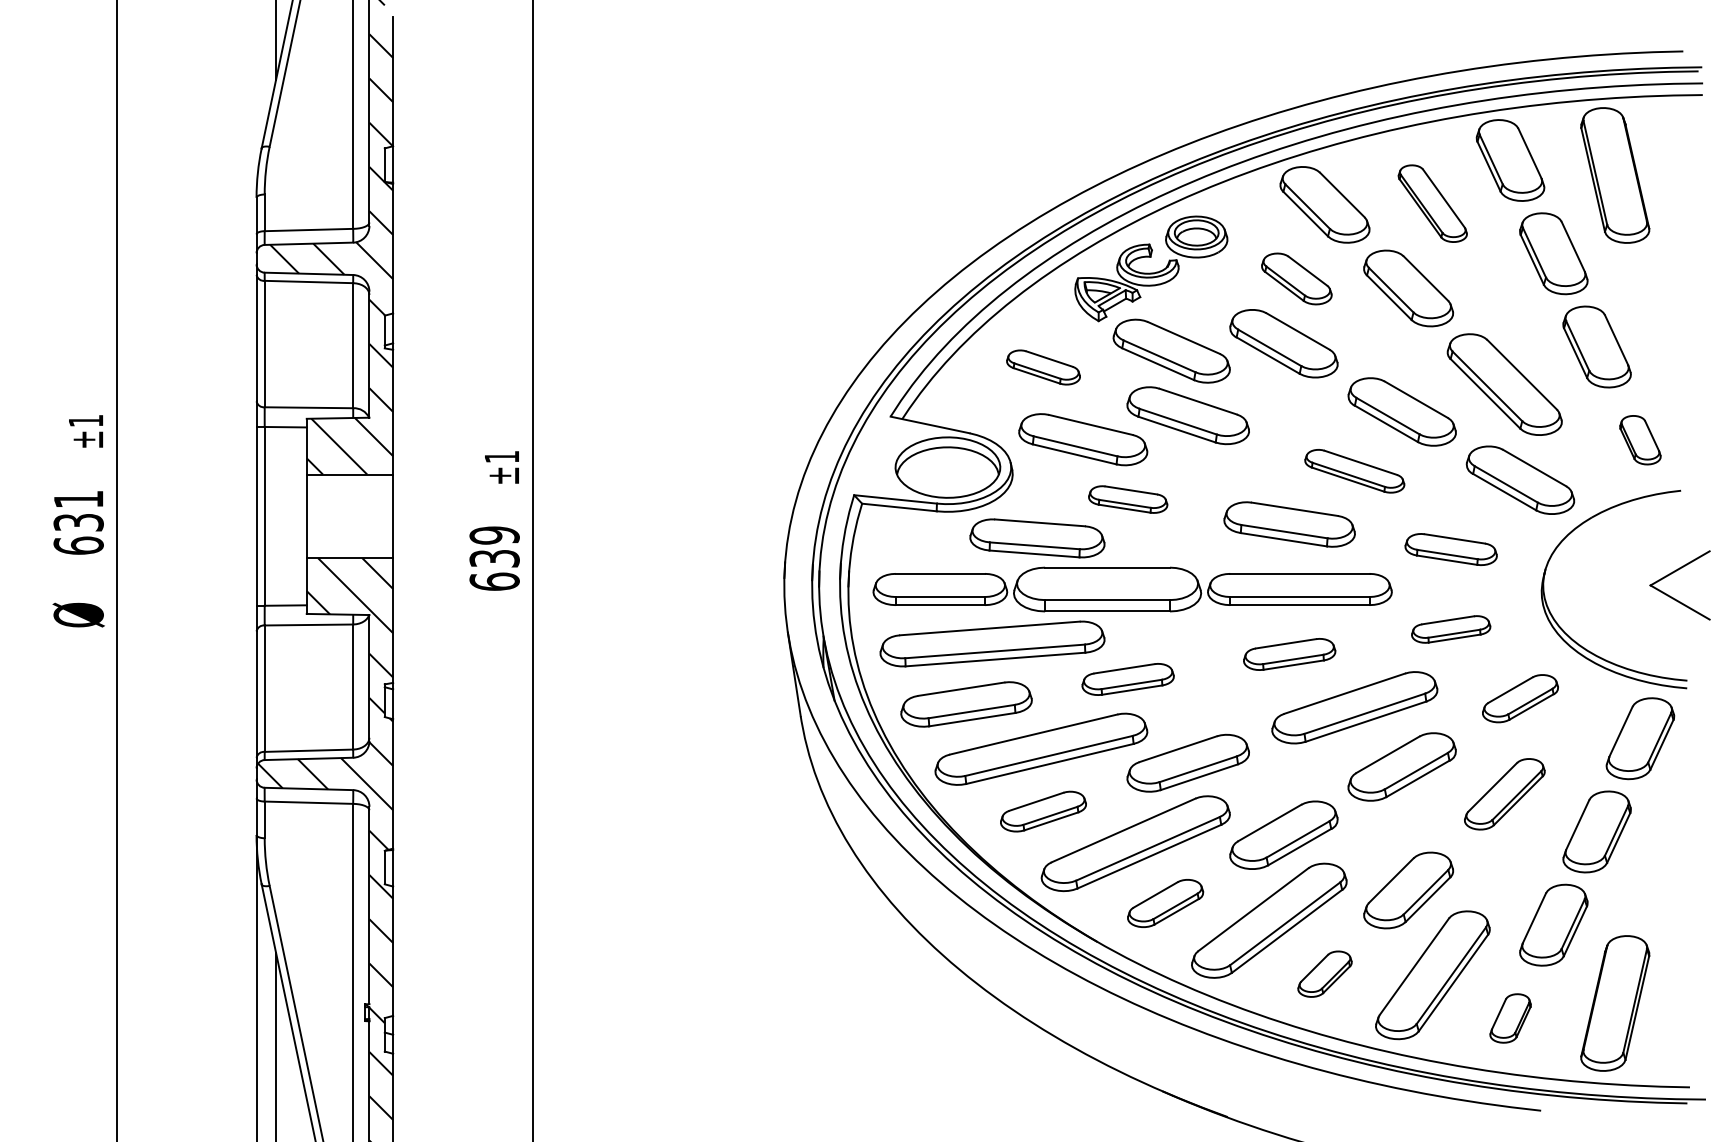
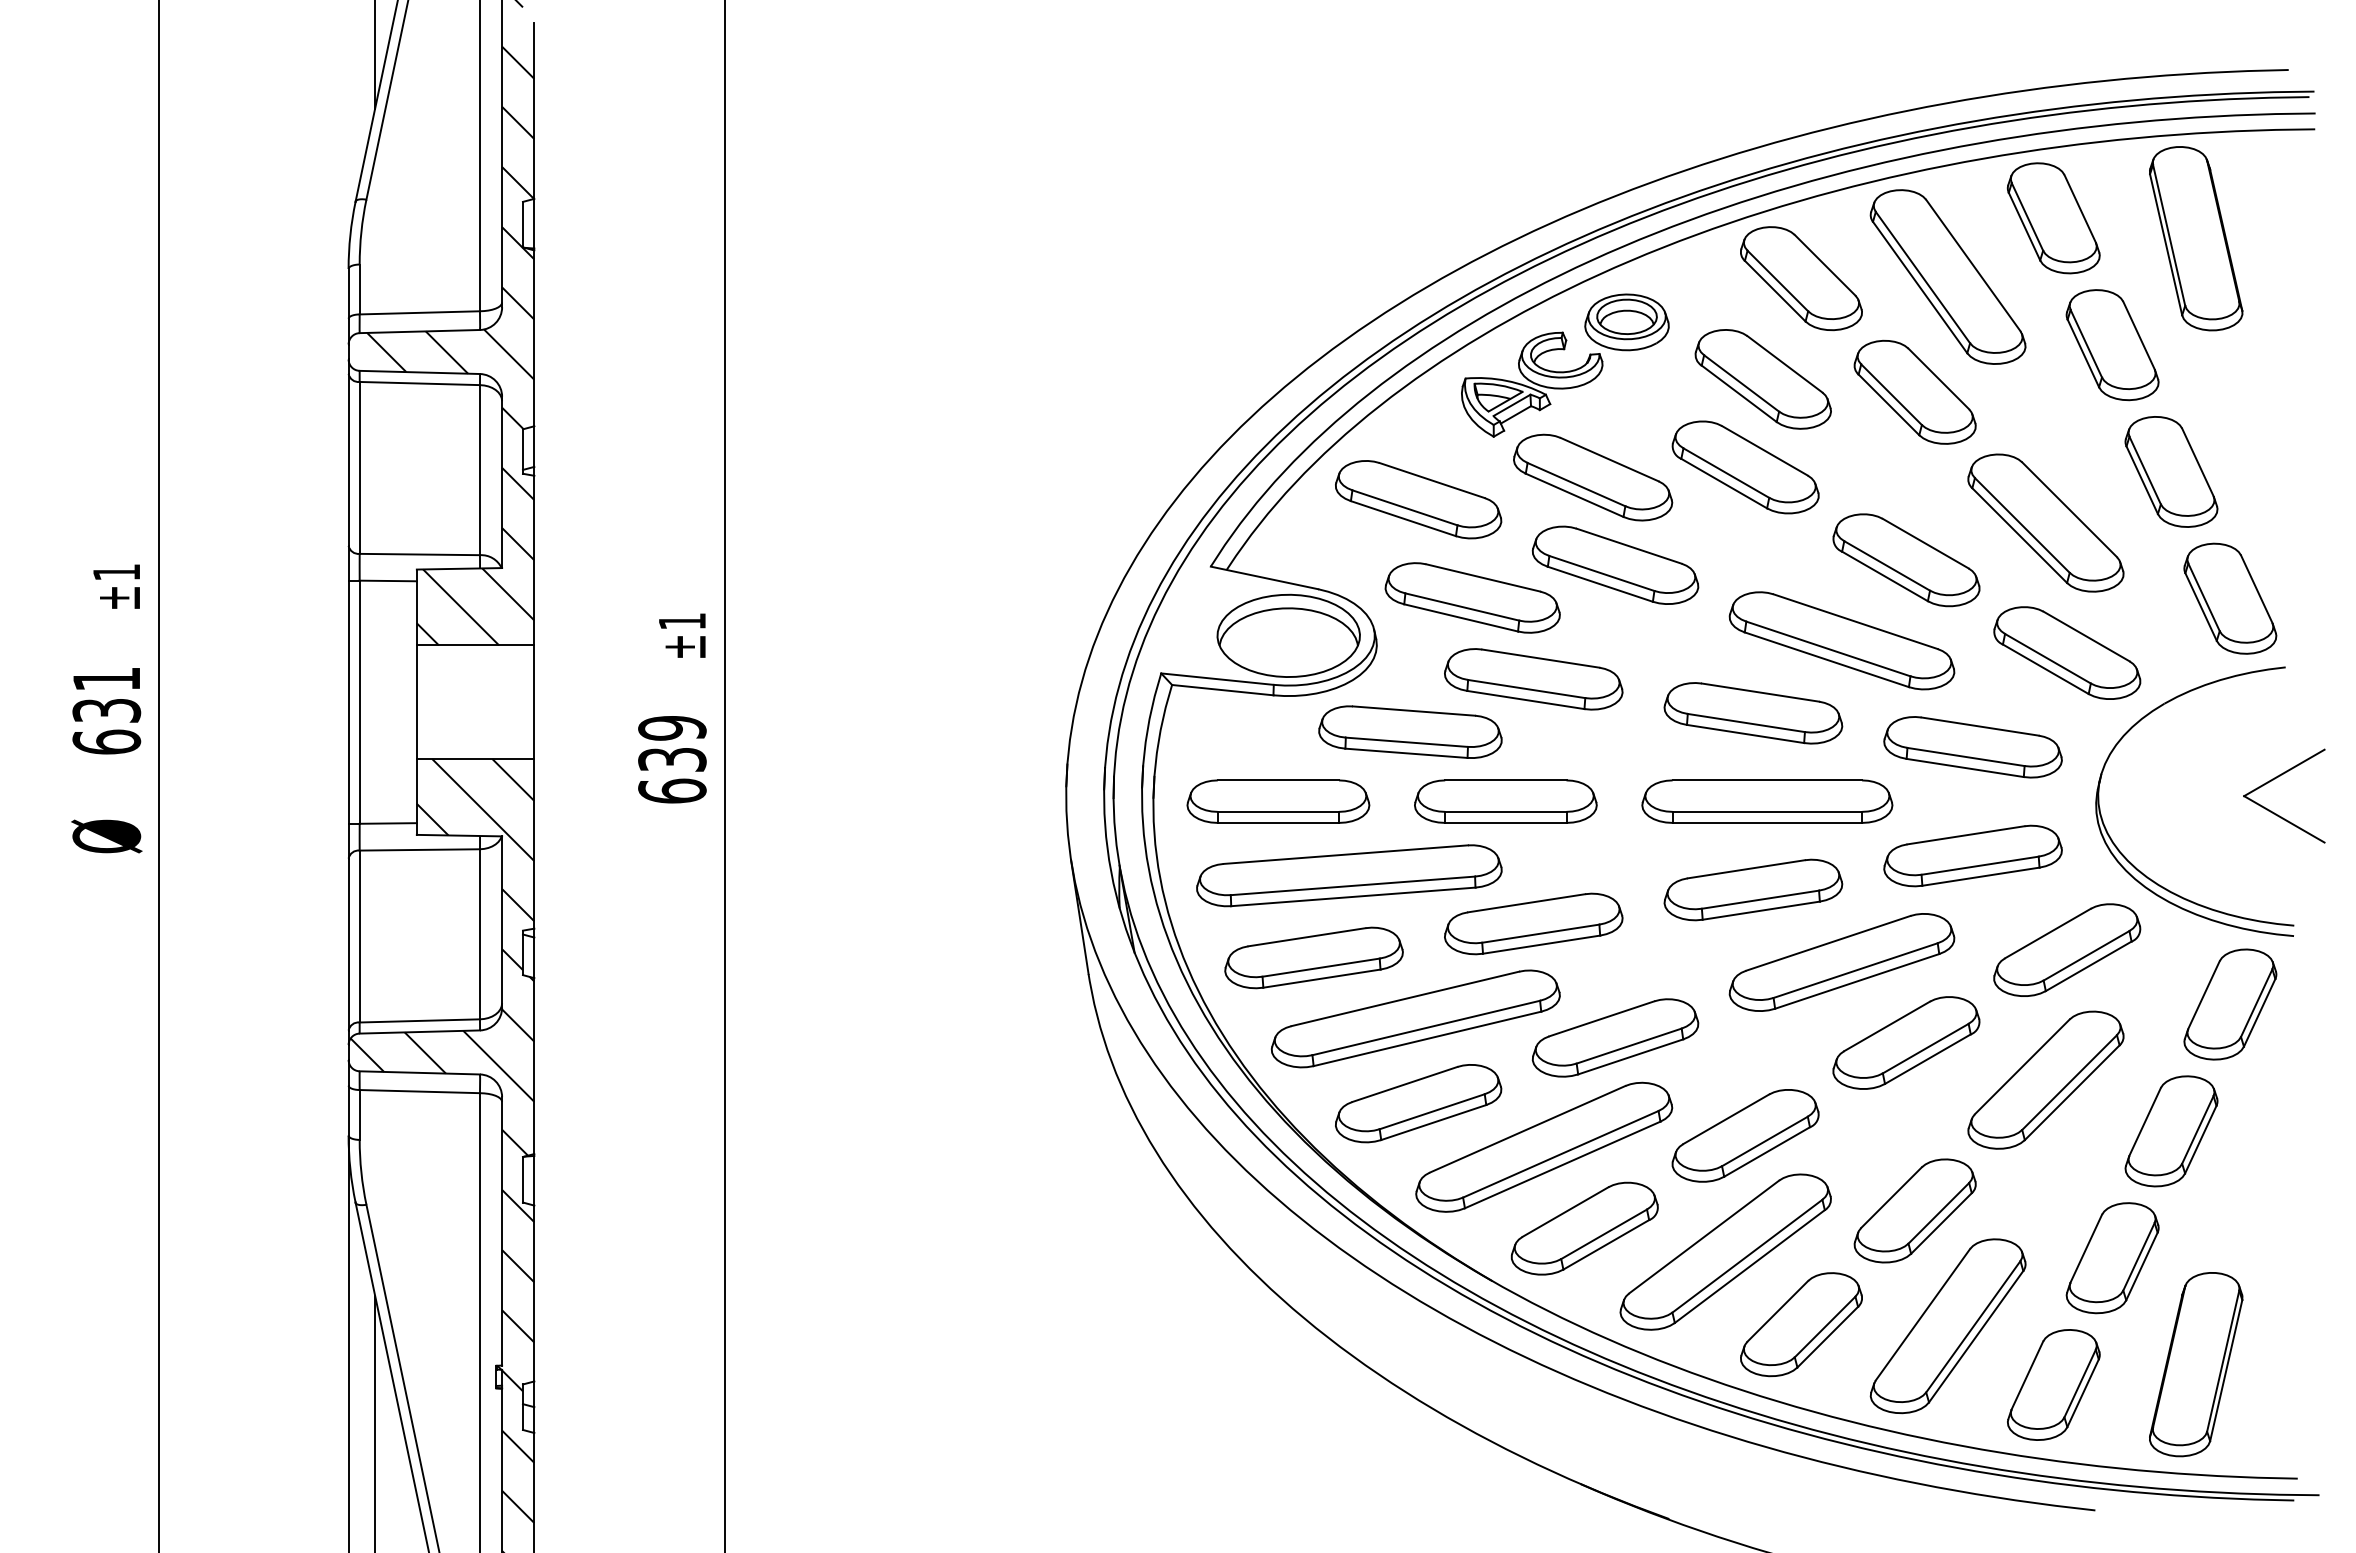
part: (1432, 203) -> (1947, 276), size x1.67
part: (1296, 279) -> (1762, 379), size x1.43
part: (1043, 367) -> (1418, 499), size x1.67
part: (1640, 440) -> (2230, 598), size x1.67
part: (1354, 470) -> (1841, 640), size x1.67
part: (1127, 499) -> (1533, 679), size x1.67
part: (1450, 549) -> (1972, 747), size x1.43
part: (1107, 589) -> (1505, 801), size x0.71
part: (1450, 629) -> (1972, 855), size x1.67
part: (1289, 654) -> (1753, 889), size x1.43
part: (1127, 679) -> (1533, 923), size x1.43
part: (1520, 698) -> (2067, 949), size x1.43
part: (1504, 793) -> (2045, 1079), size x1.43
part: (1043, 811) -> (1418, 1103), size x1.43
part: (1165, 903) -> (1584, 1228), size x1.43
part: (1325, 973) -> (1801, 1324), size x1.67
part: (1510, 1018) -> (2053, 1384), size x1.67

